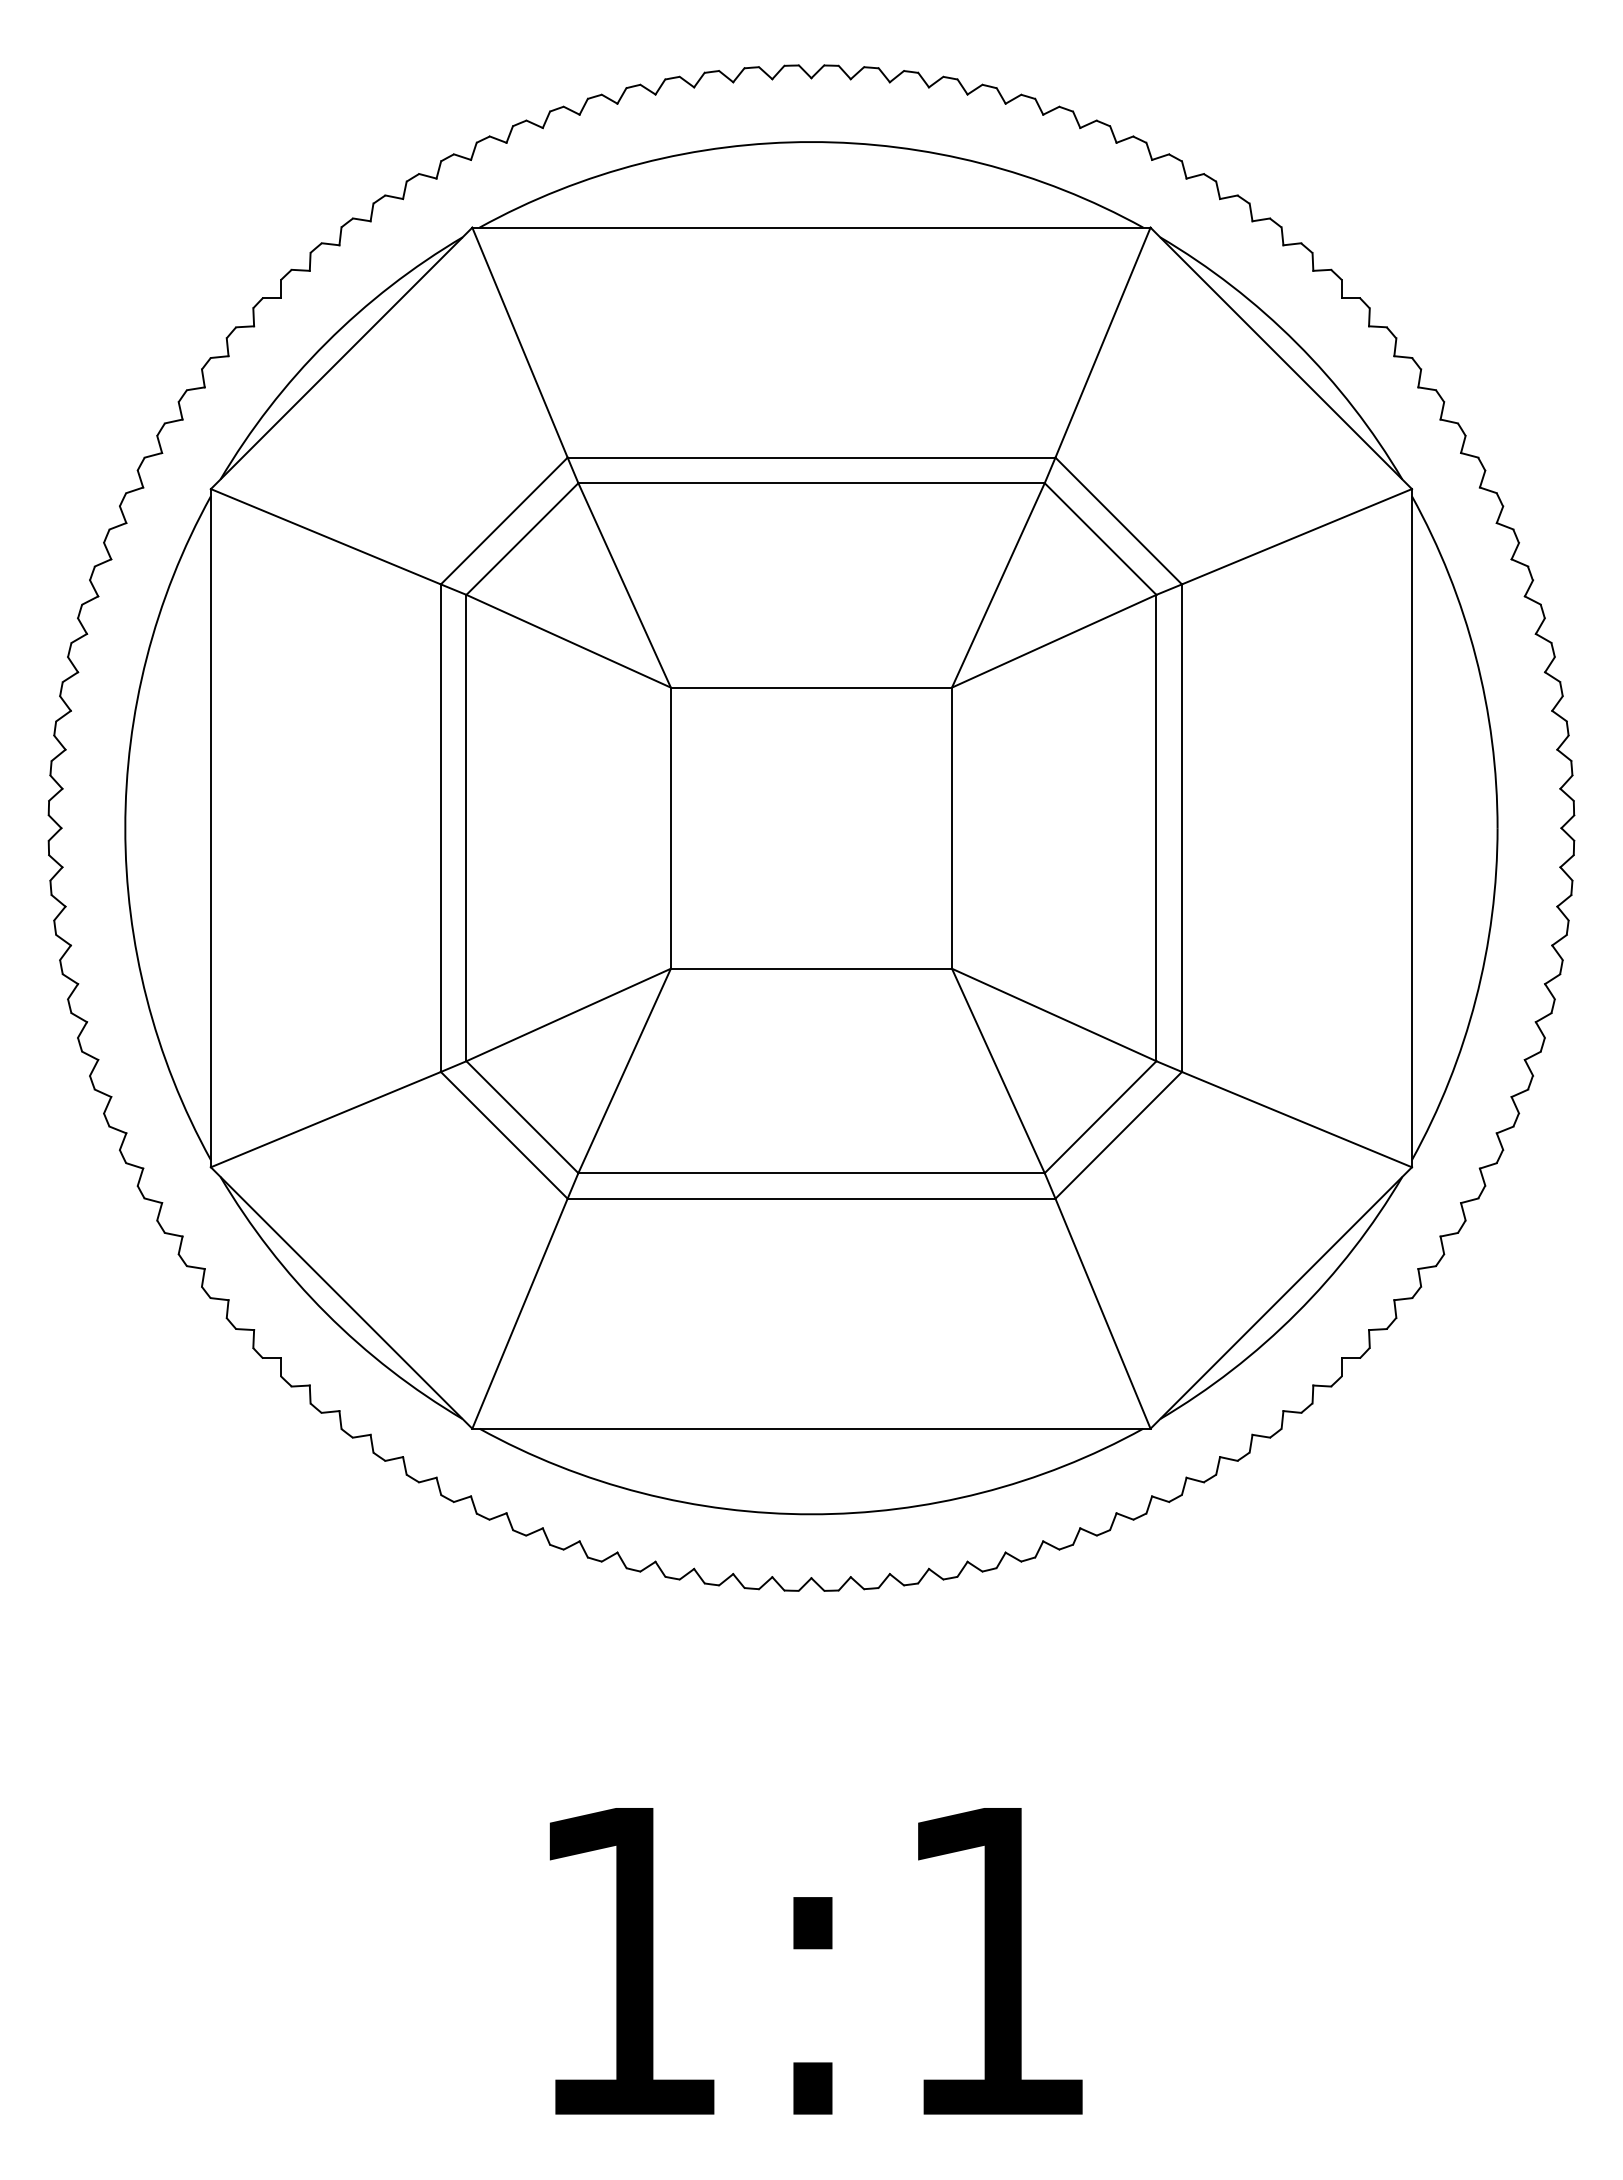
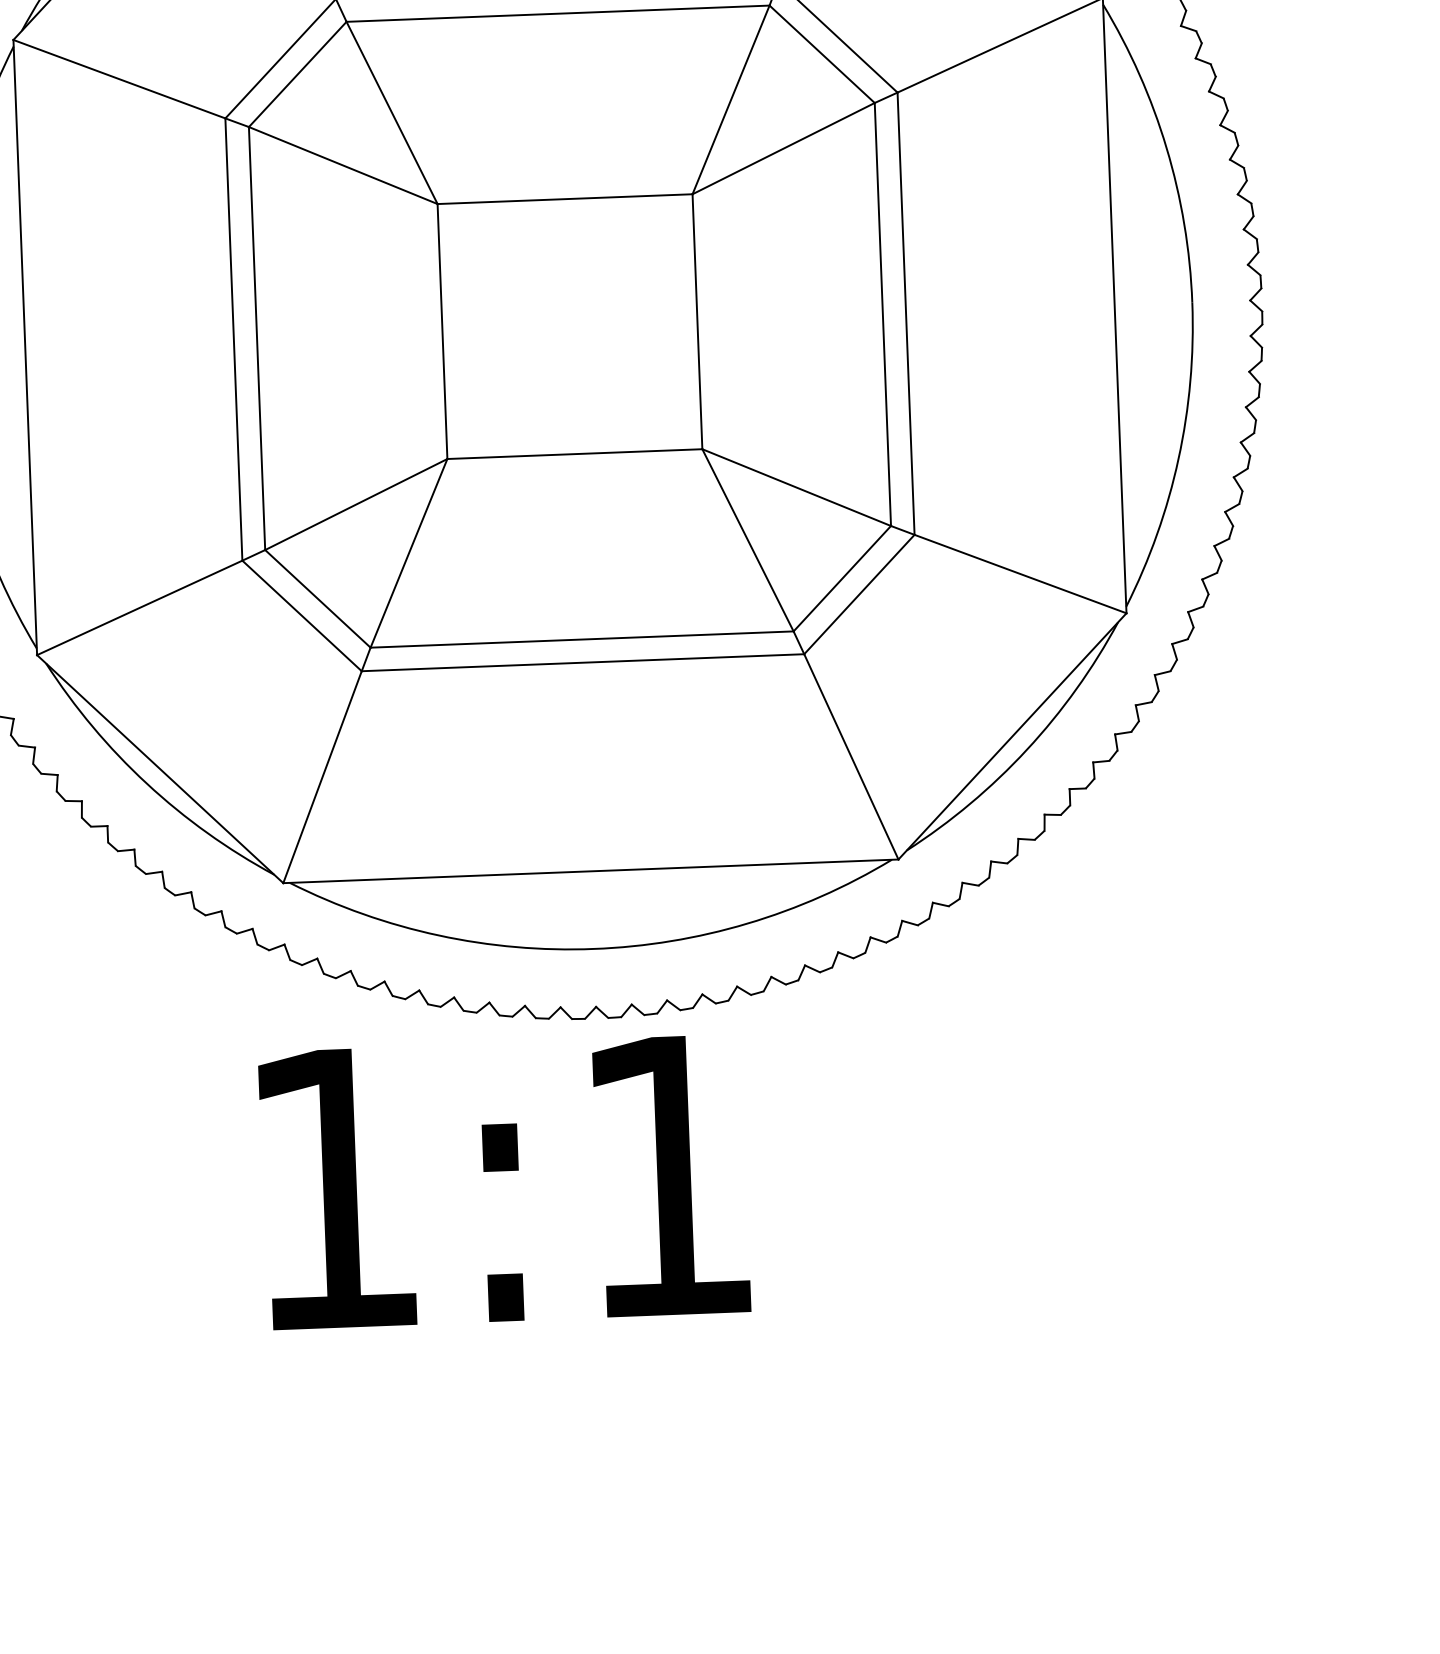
text: (815, 1961) -> (503, 1182), moved

